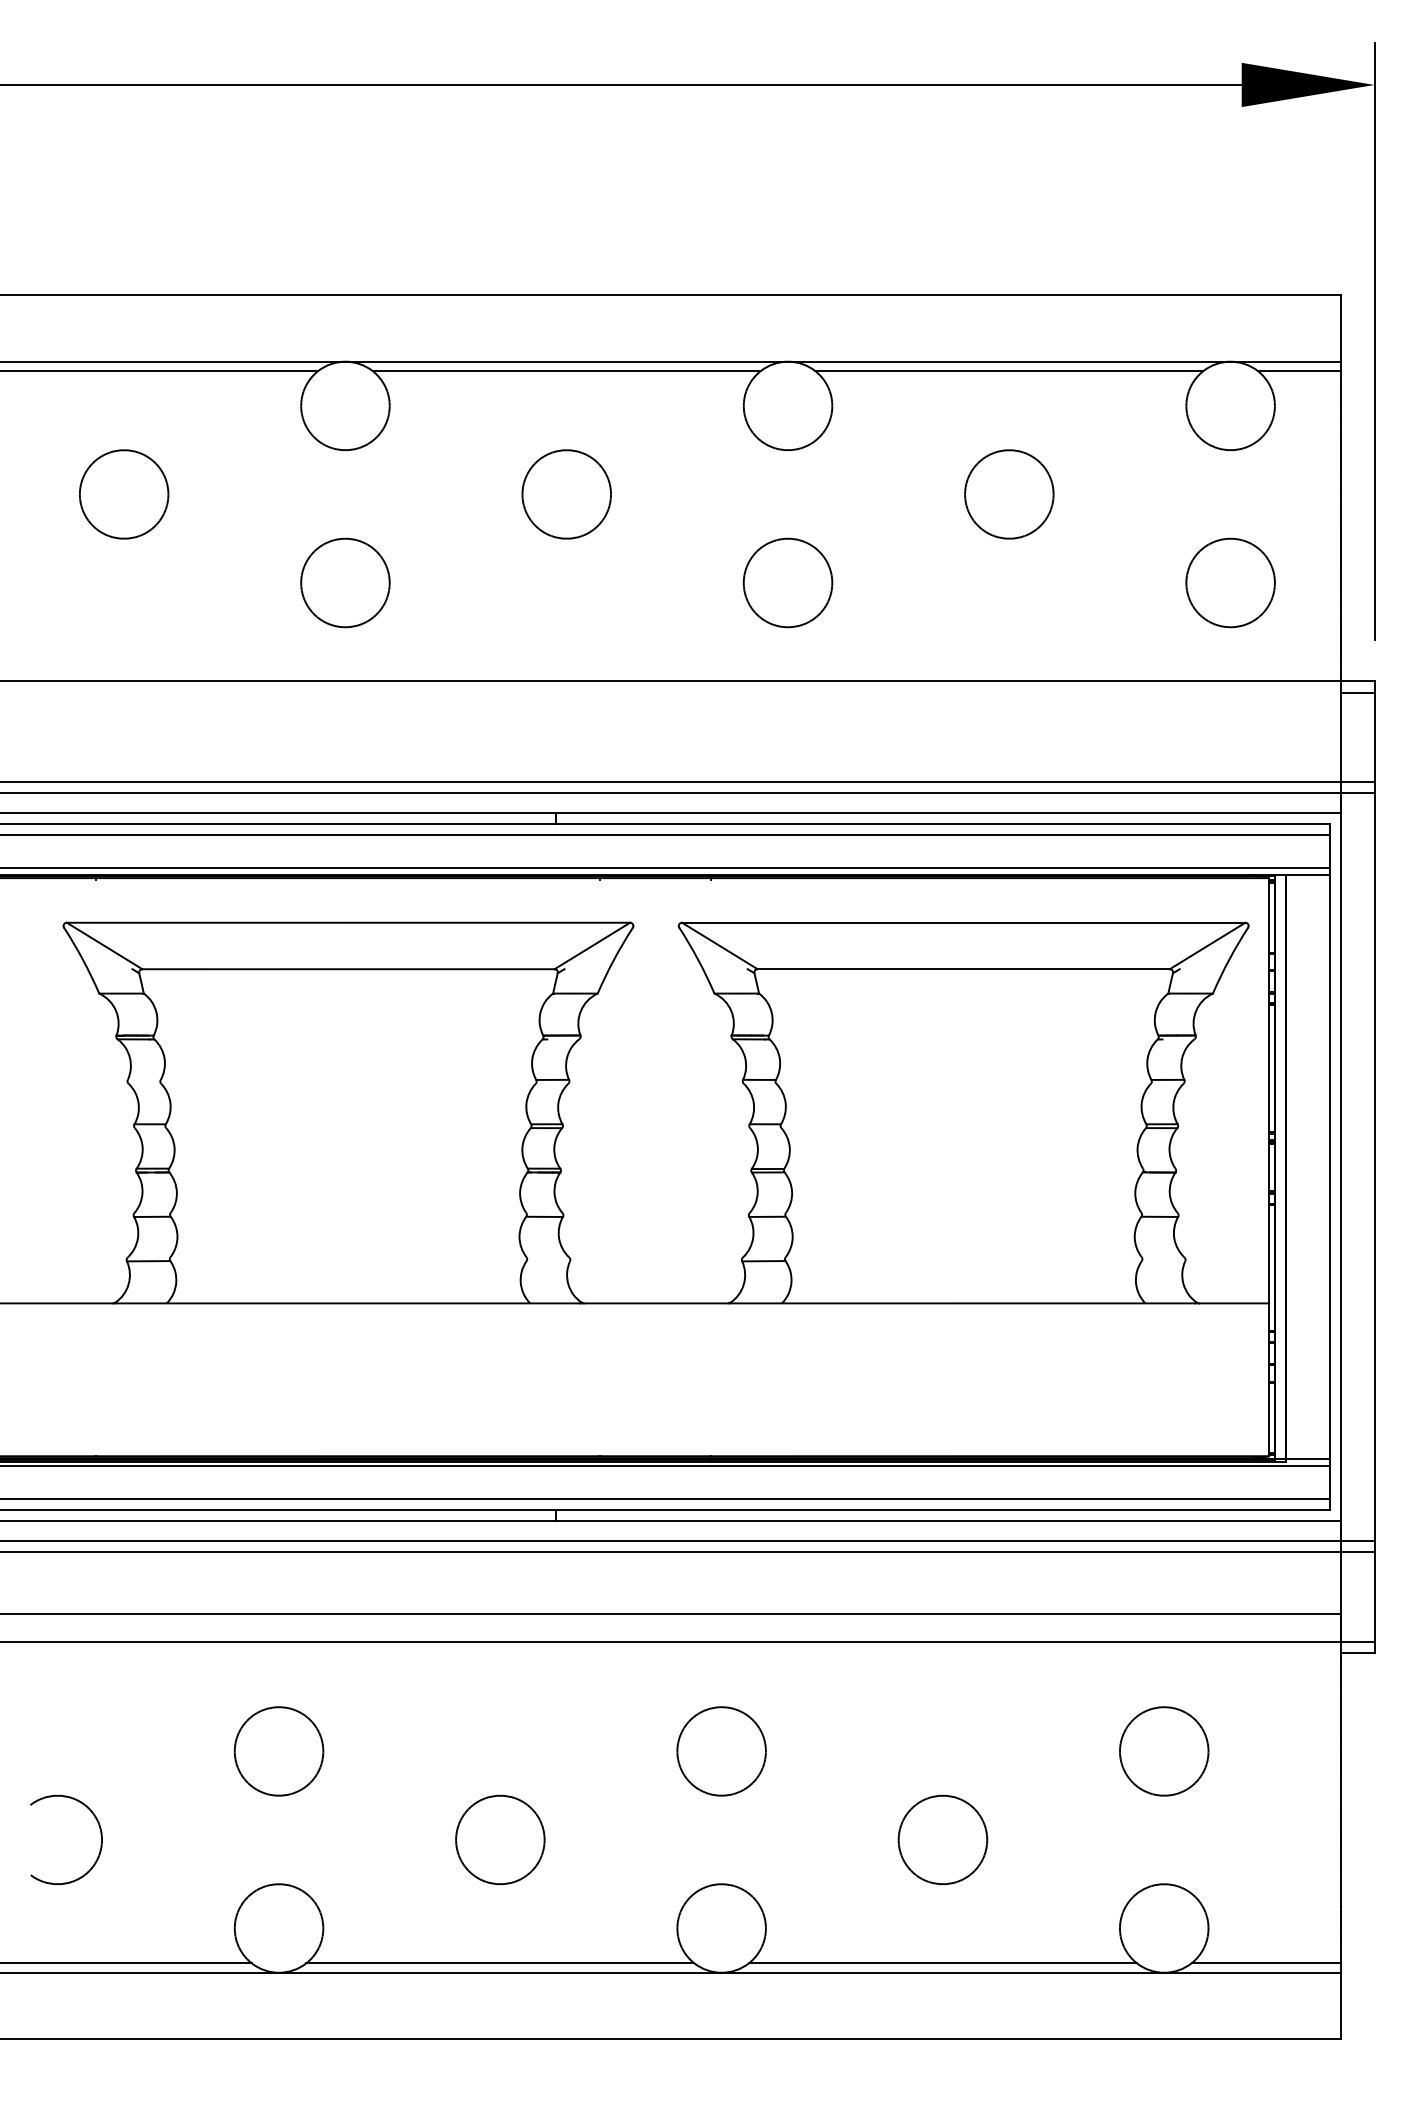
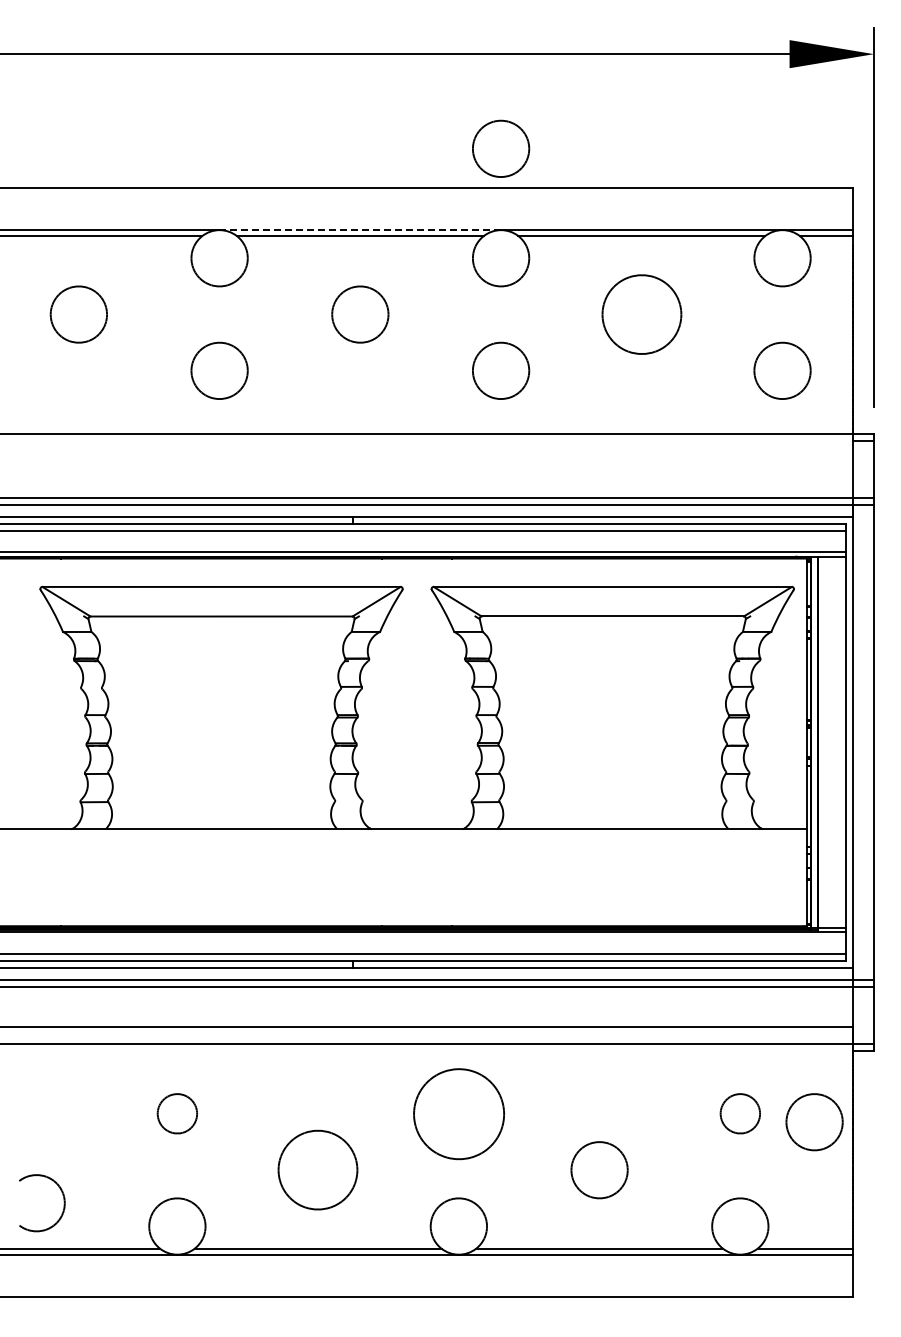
part: (788, 233) -> (501, 148), added
line: (566, 362) -> (360, 230), solid -> dashed
part: (1008, 494) -> (641, 314), size x1.4
part: (279, 1750) -> (177, 1113), size x0.7
part: (721, 1750) -> (458, 1113), size x1.6
part: (1164, 1750) -> (740, 1113), size x0.7
part: (1280, 1764) -> (814, 1122), added
part: (99, 1840) -> (63, 1203), moved
part: (500, 1840) -> (318, 1170), size x1.4

